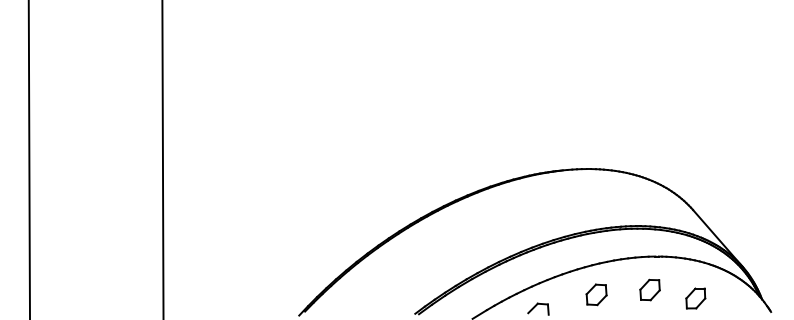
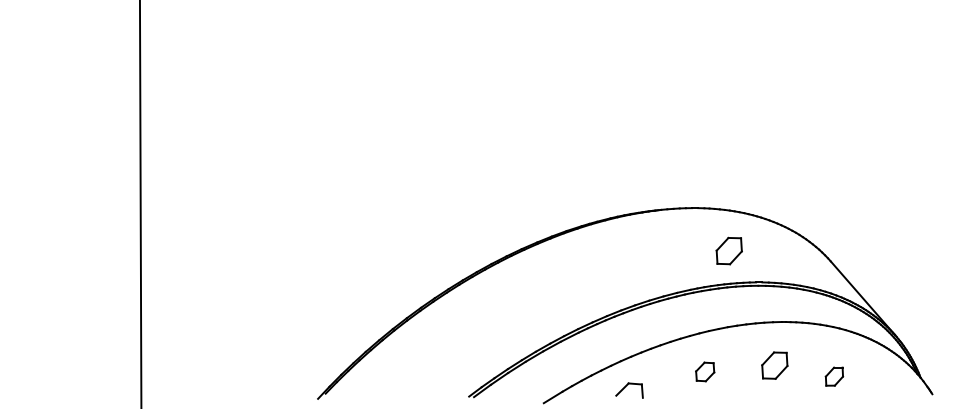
part: (614, 201) -> (728, 250), added
part: (596, 294) -> (705, 371), size x0.7
part: (695, 298) -> (833, 376), size x0.7

